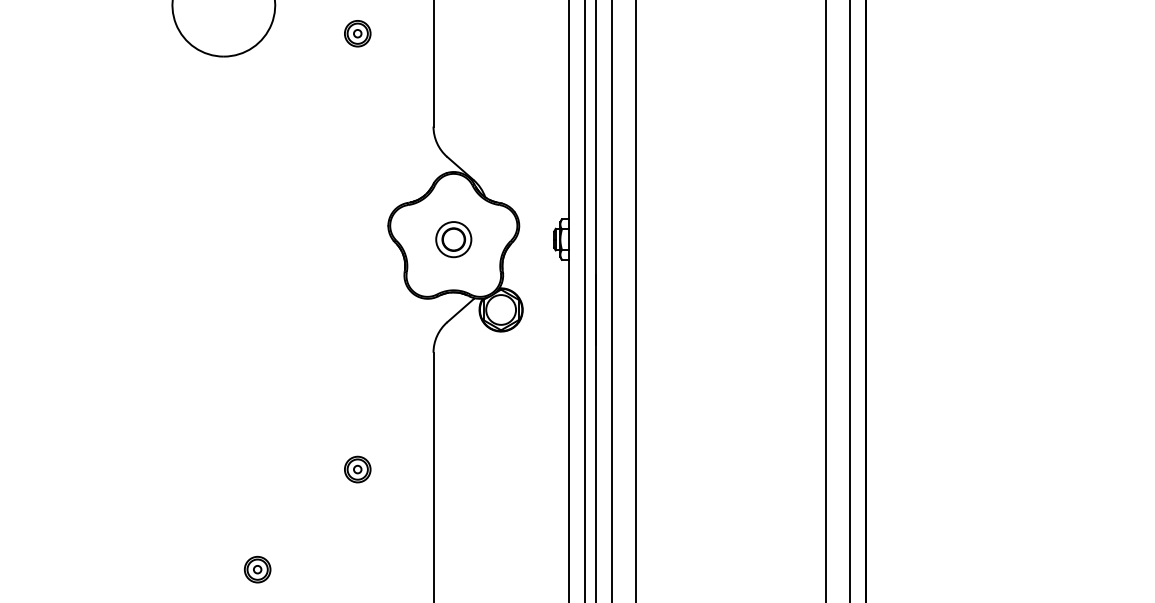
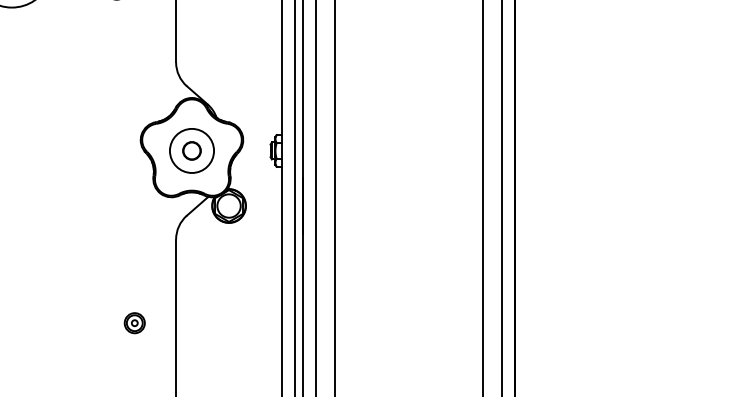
circle: (453, 239) -> (191, 150), size x1.6
part: (357, 469) -> (134, 323), moved

